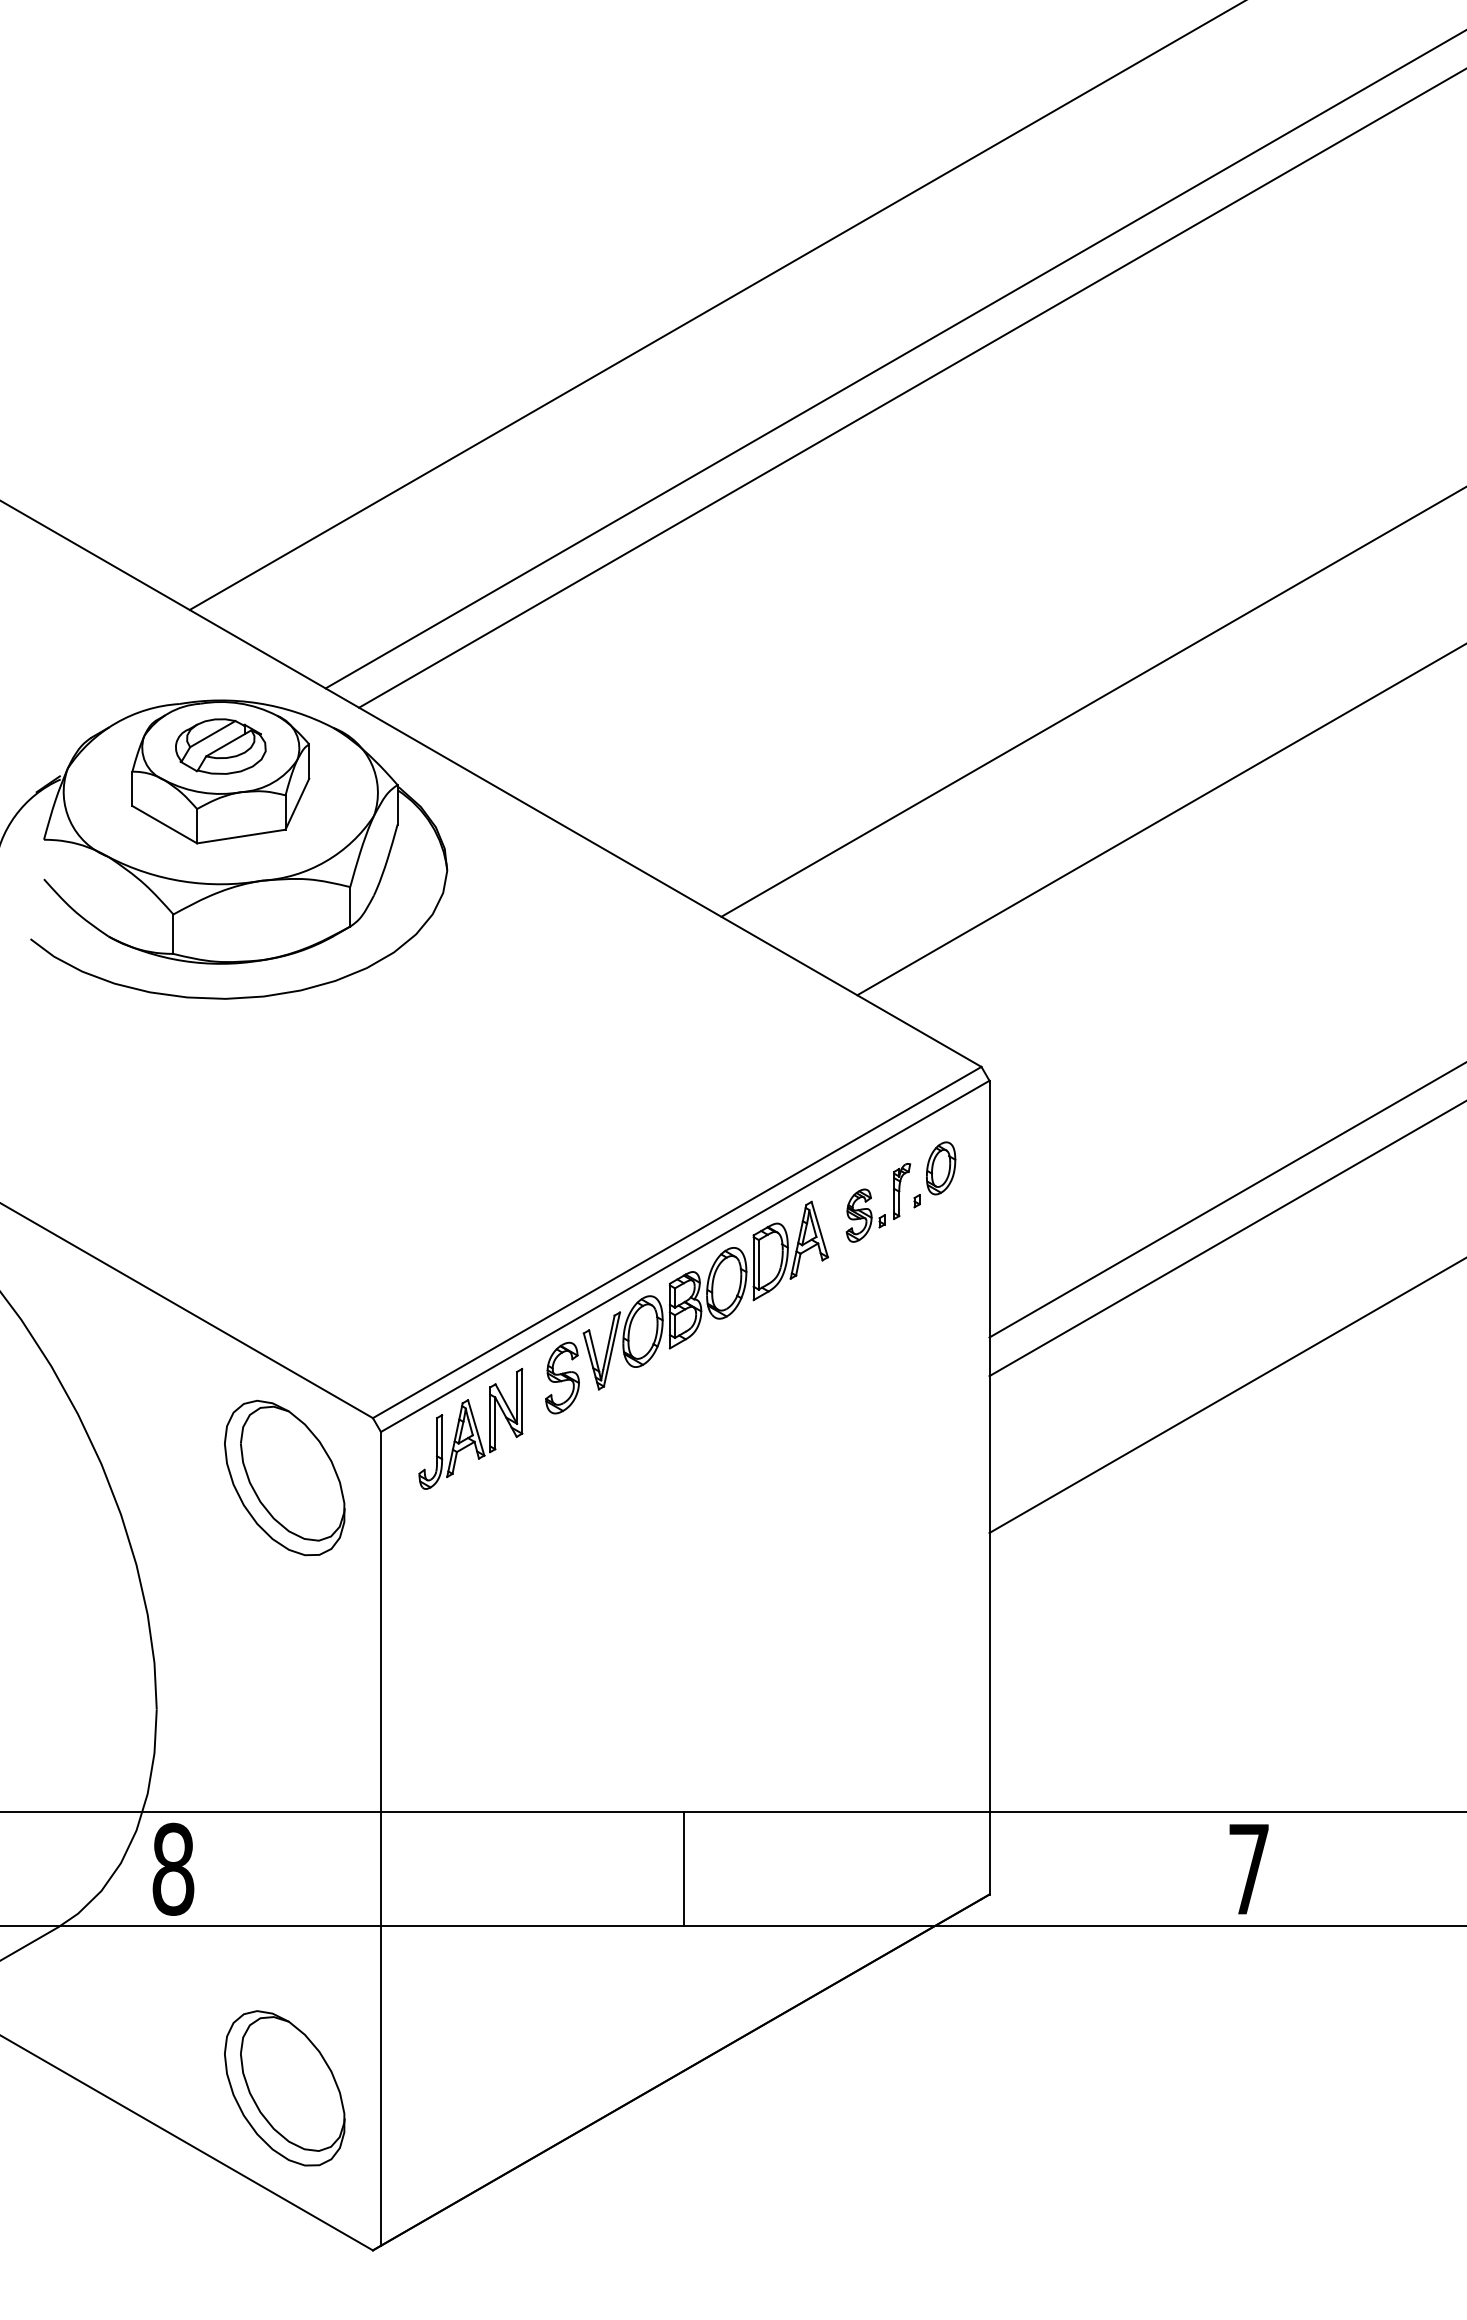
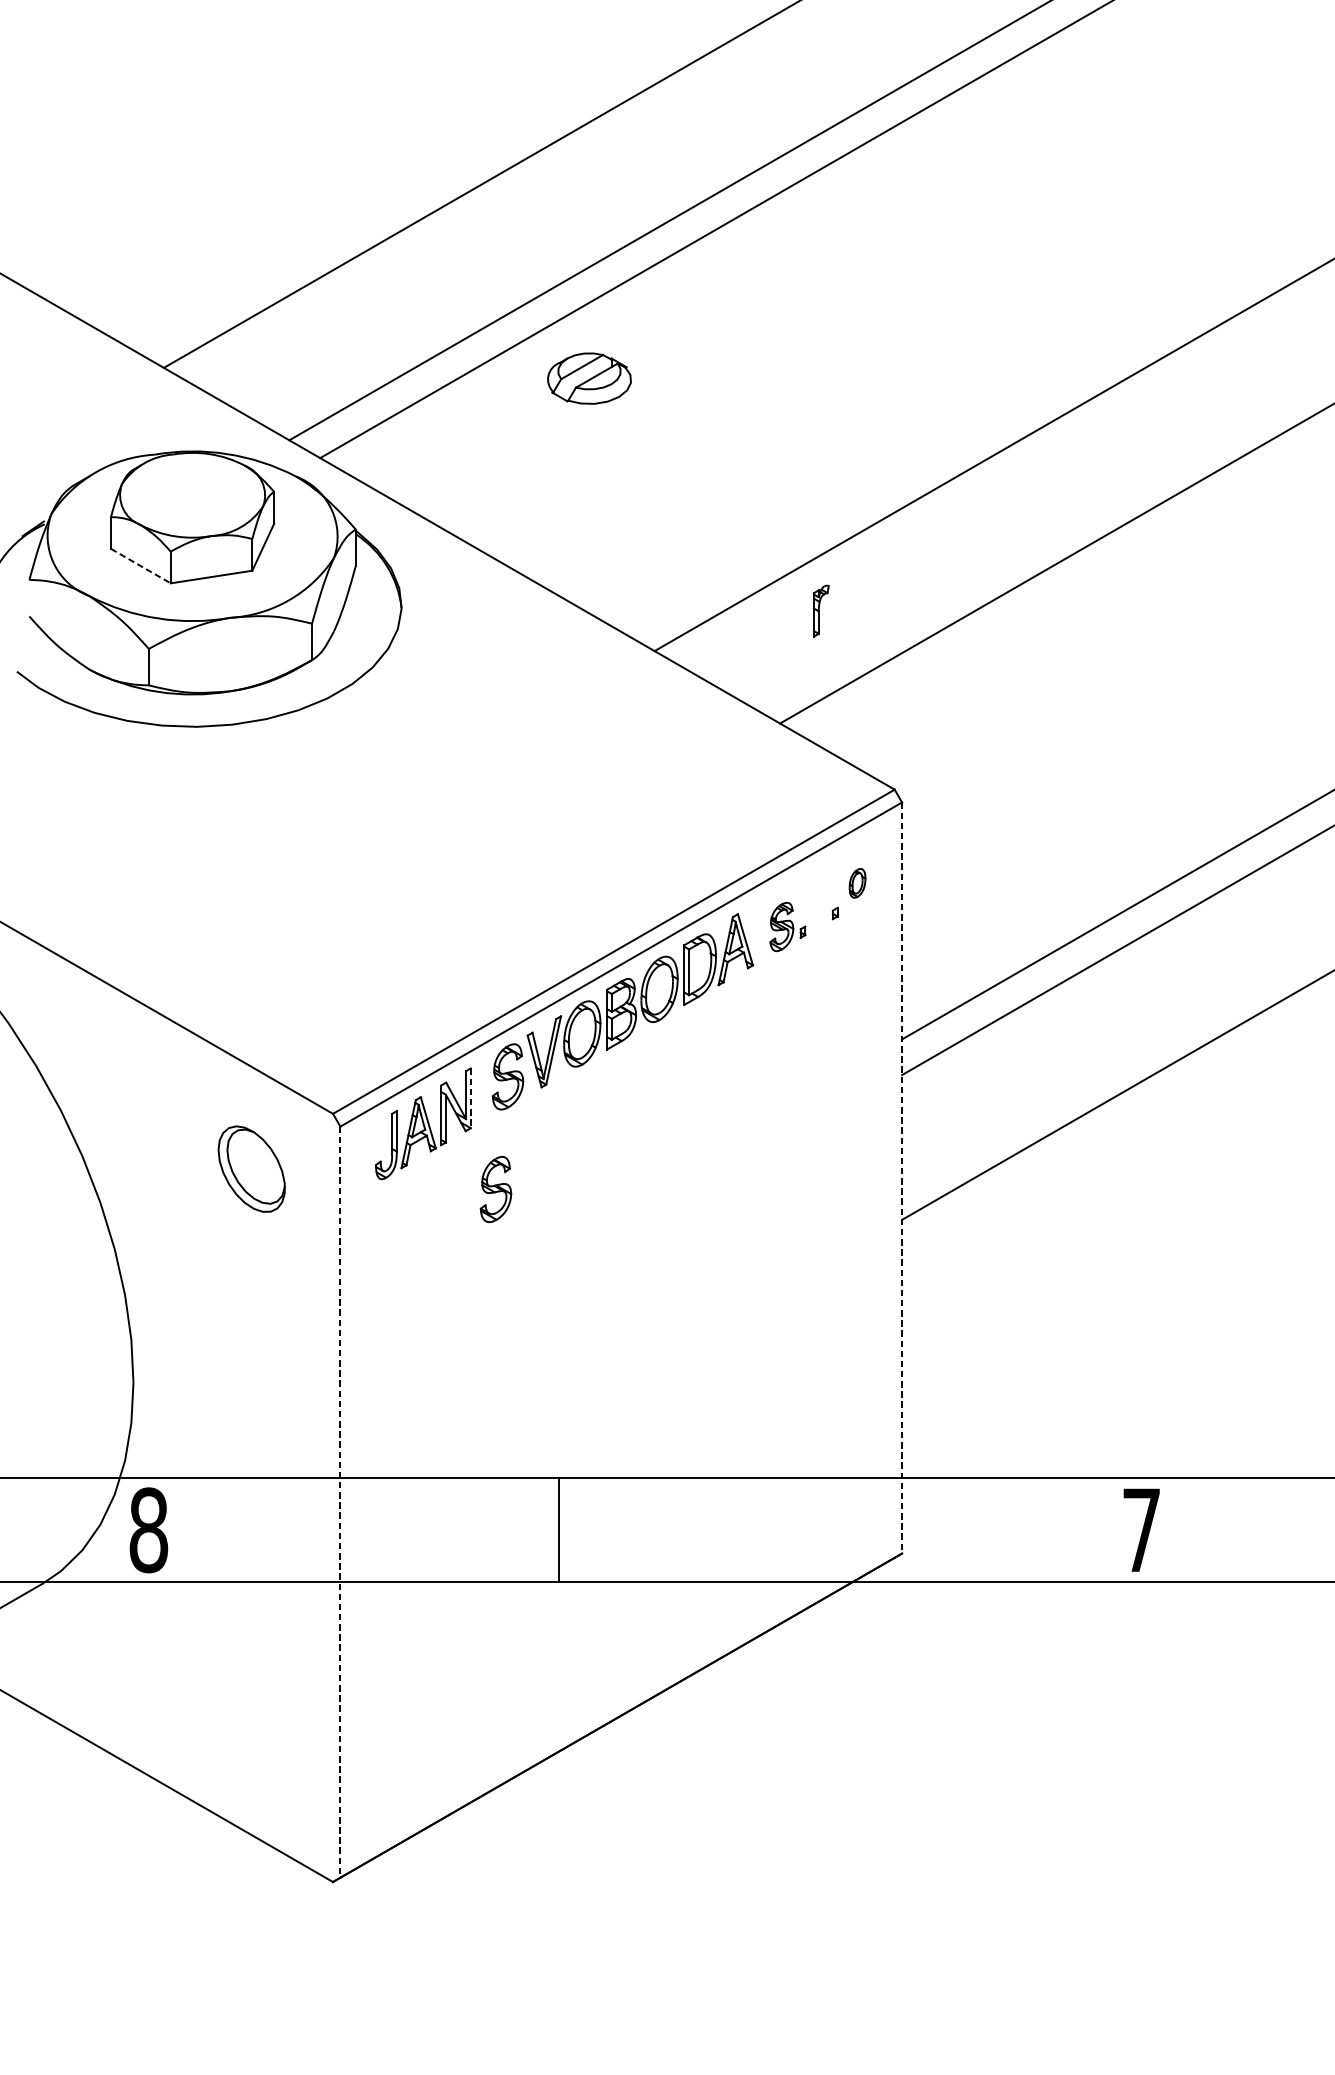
part: (220, 746) -> (589, 378), moved
line: (165, 824) -> (141, 565), solid -> dashed
part: (941, 1168) -> (857, 883), size x0.6
part: (902, 1191) -> (821, 611), moved
line: (522, 1401) -> (471, 1098), solid -> dashed
part: (284, 1477) -> (251, 1168), size x0.6
line: (989, 1487) -> (902, 1177), solid -> dashed
part: (549, 1499) -> (495, 1188), added
line: (380, 1838) -> (339, 1501), solid -> dashed
line: (684, 1868) -> (559, 1529), moved
part: (284, 2088) -> (251, 1732), removed

